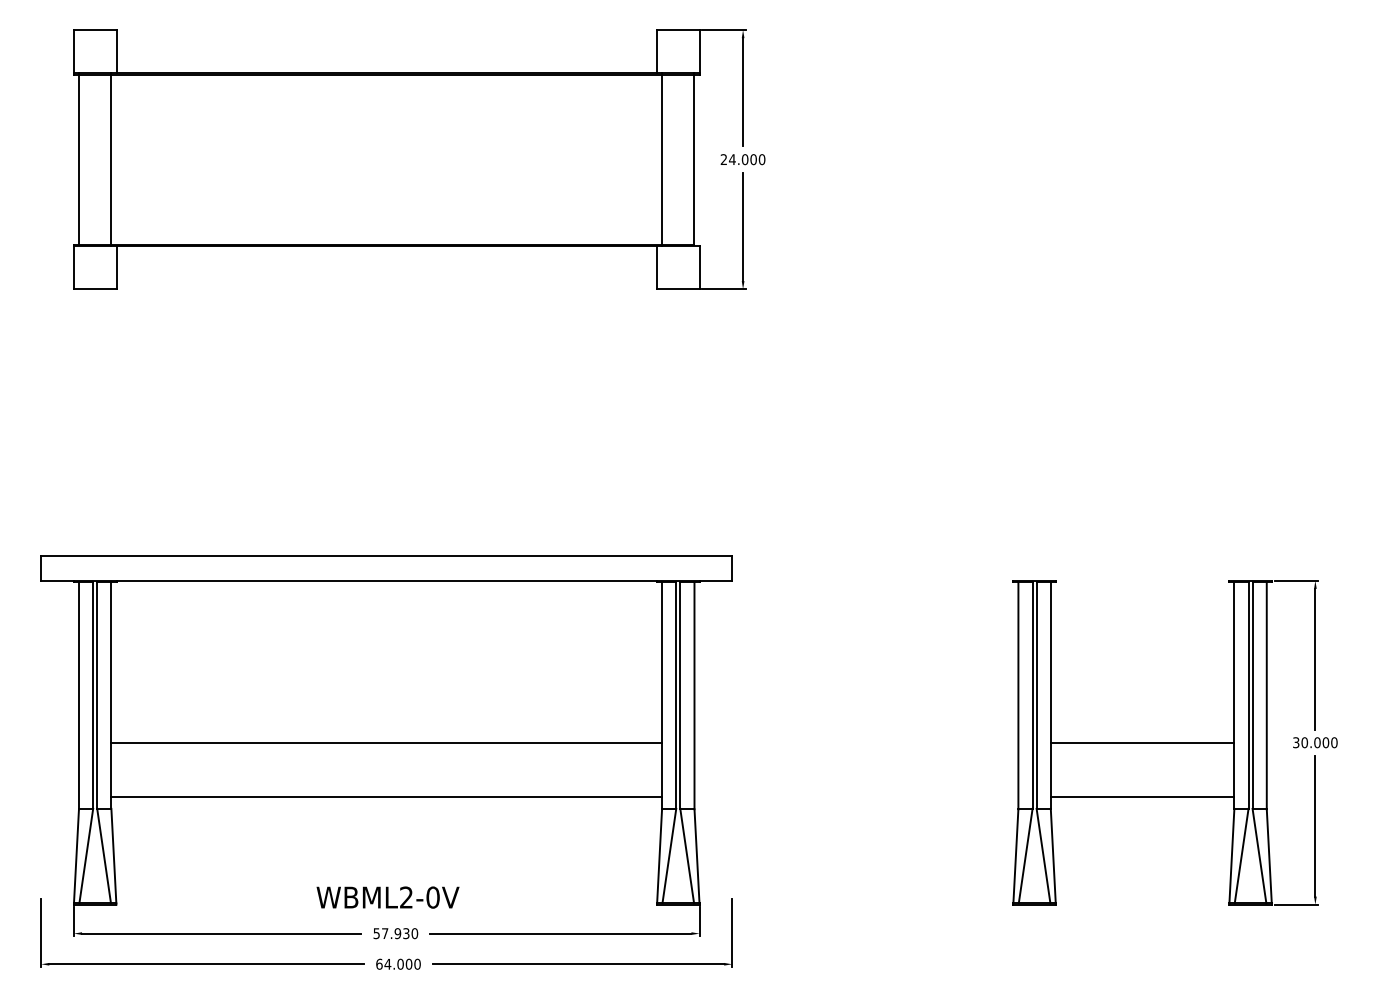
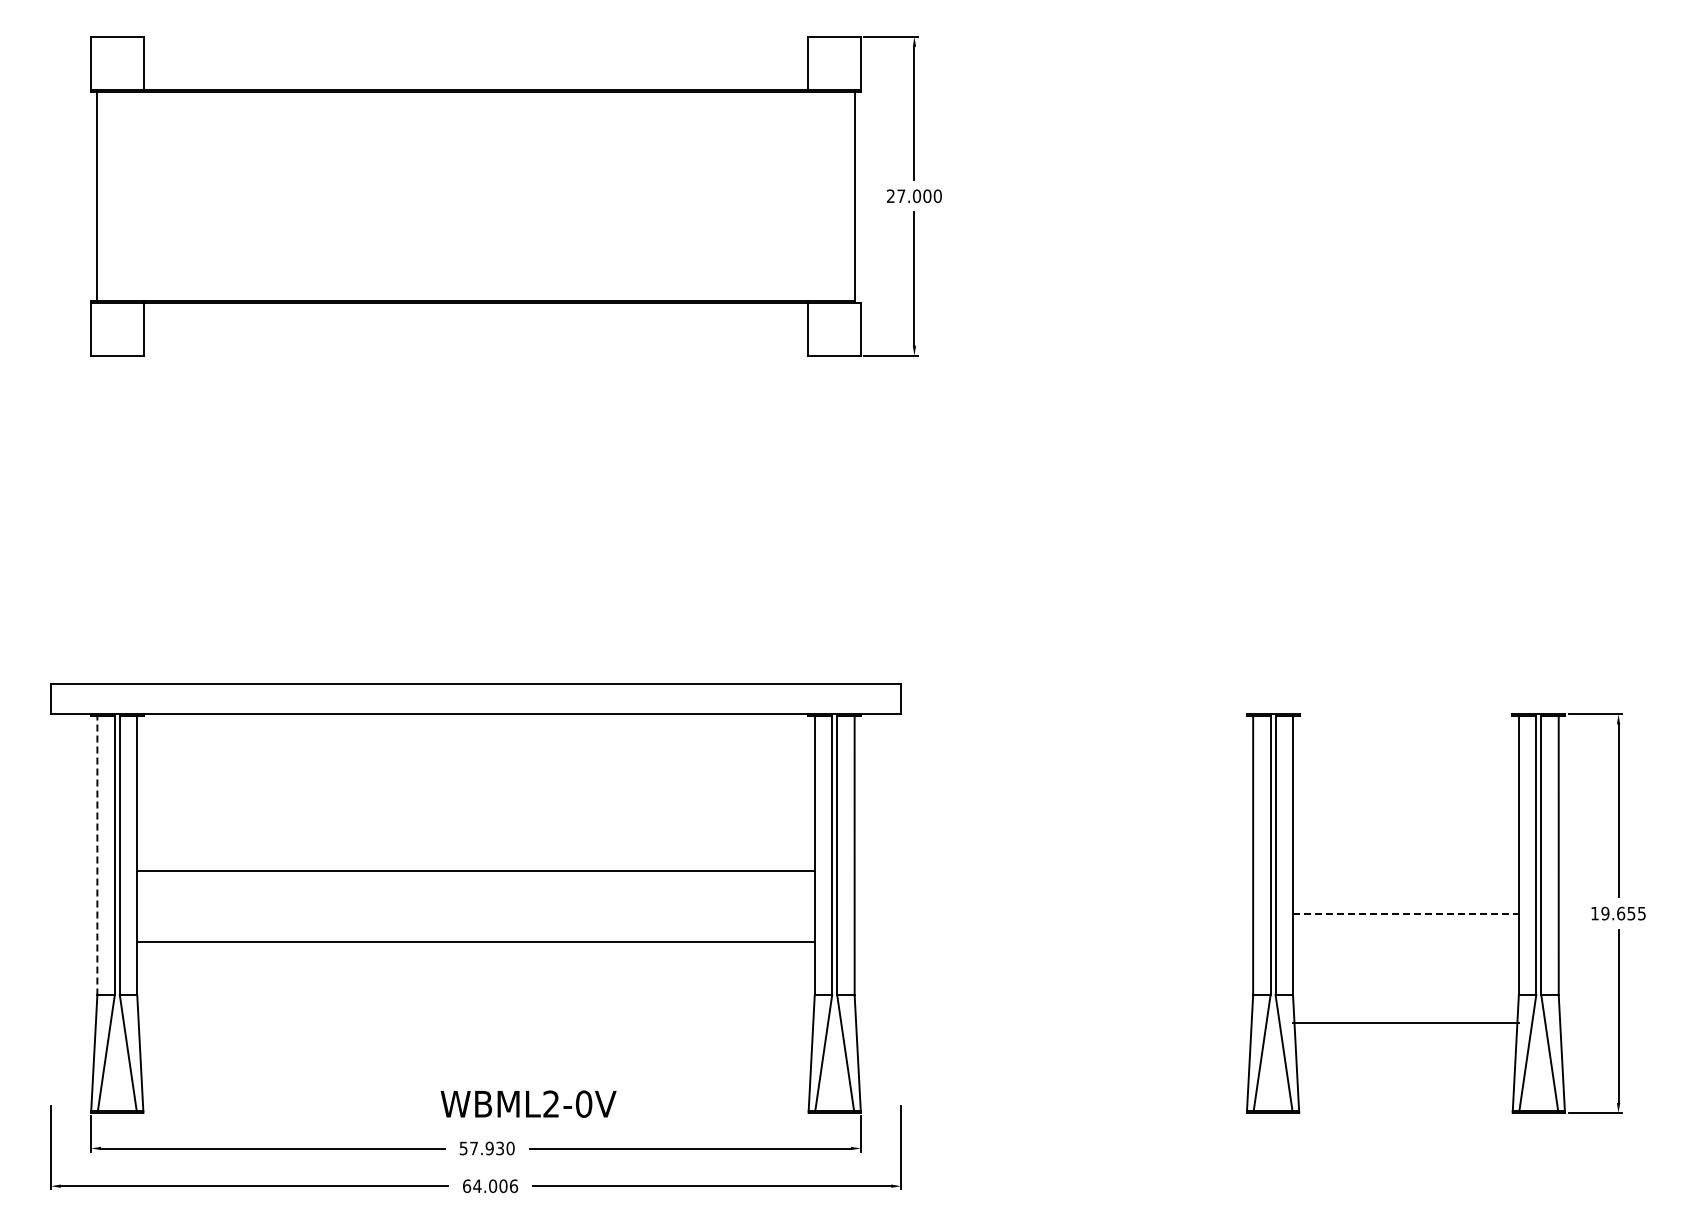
line: (111, 159) -> (137, 195), removed
line: (661, 159) -> (814, 195), removed
text: (732, 159) -> (901, 195), 24.000 -> 27.000
line: (79, 695) -> (97, 855), solid -> dashed
line: (386, 742) -> (475, 870), moved
line: (1142, 742) -> (1405, 913), solid -> dashed
text: (1315, 742) -> (1618, 913), 30.000 -> 19.655
line: (386, 797) -> (475, 942), moved
line: (1142, 797) -> (1405, 1023), moved
text: (387, 897) -> (528, 1103), moved
text: (418, 963) -> (514, 1185), 64.000 -> 64.006

